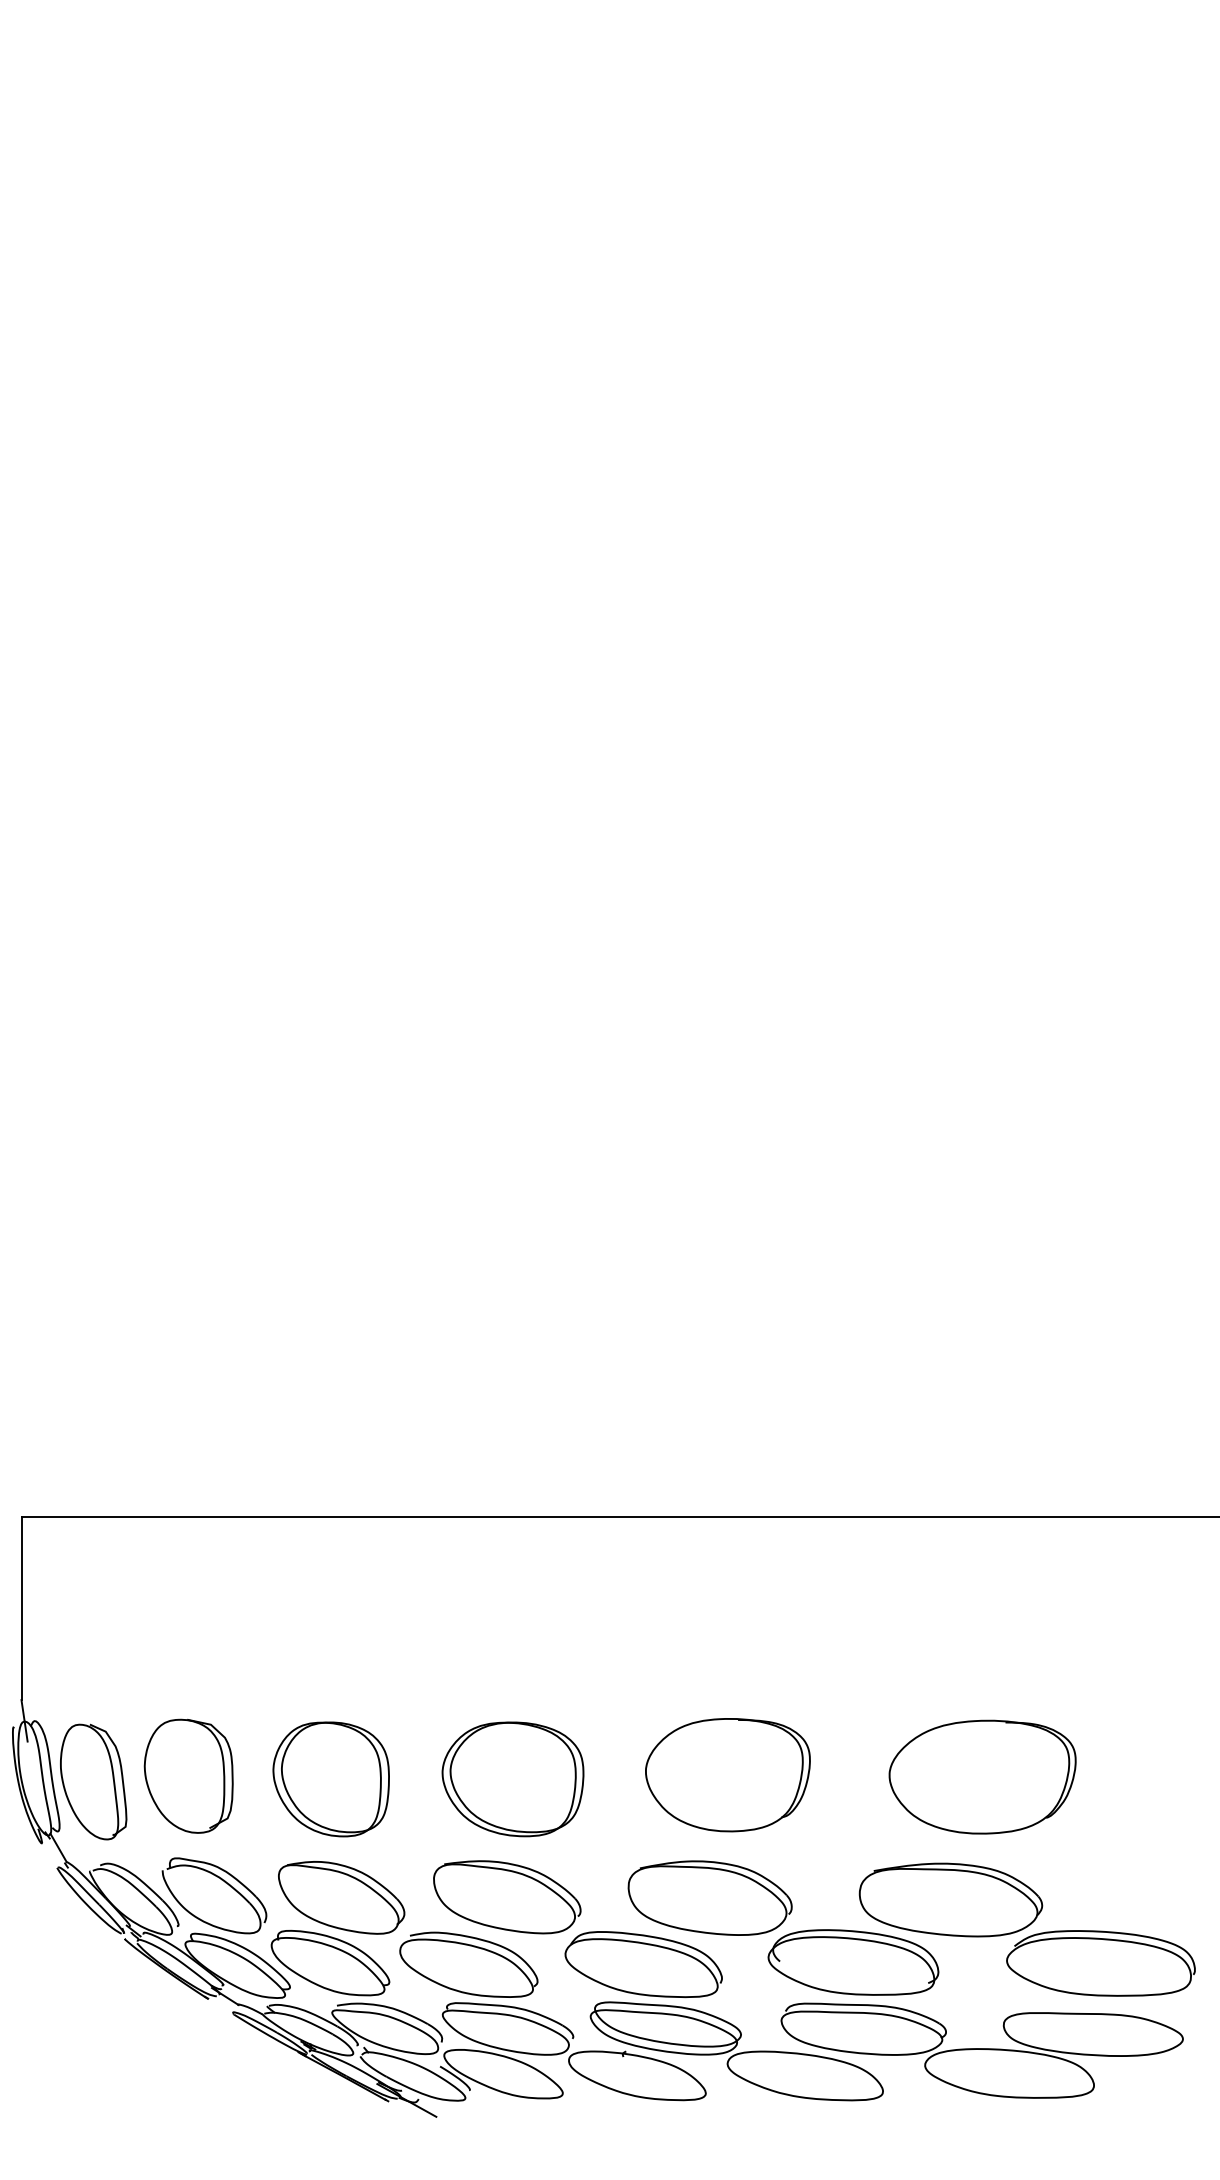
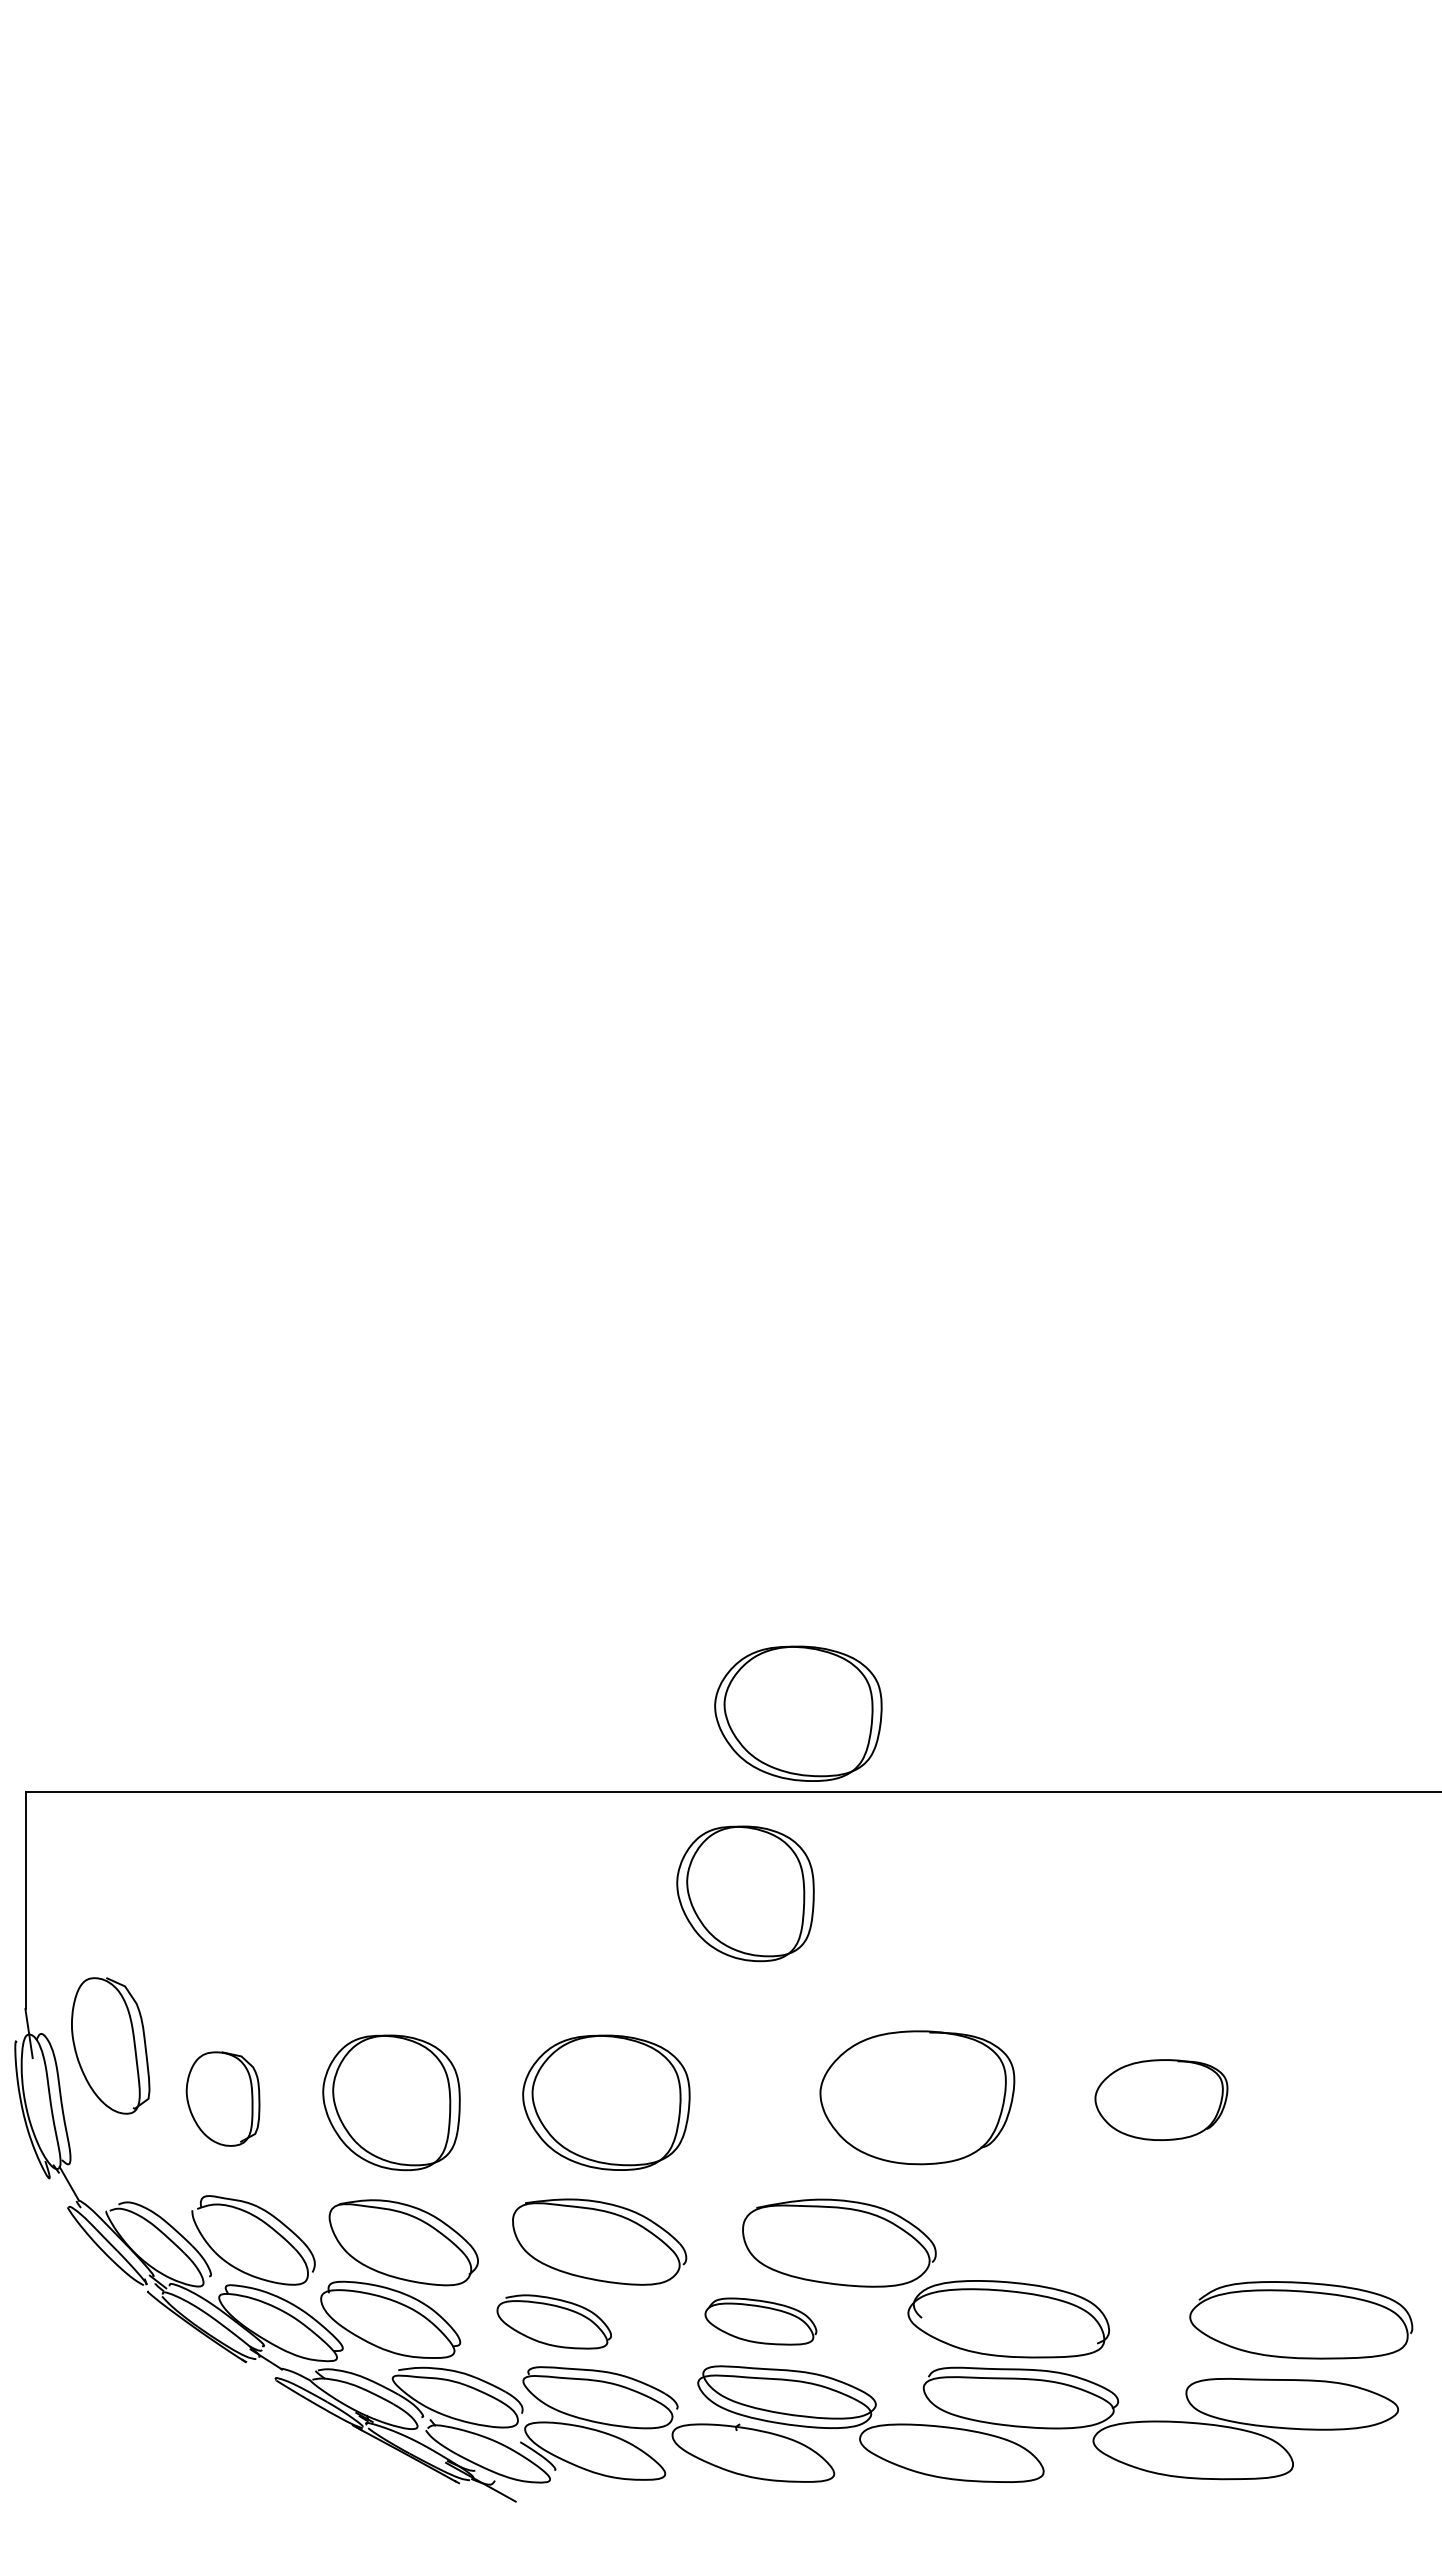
part: (675, 1450) -> (798, 1713), added
part: (630, 1602) -> (745, 1893), added
part: (728, 1774) -> (917, 2097), moved
part: (188, 1775) -> (222, 2098), size x0.7
part: (982, 1776) -> (1161, 2099), size x0.6
part: (93, 1781) -> (110, 2045), moved
part: (950, 1900) -> (1123, 2245), removed
part: (469, 1964) -> (554, 2321), size x0.7
part: (643, 1964) -> (760, 2321), size x0.6

